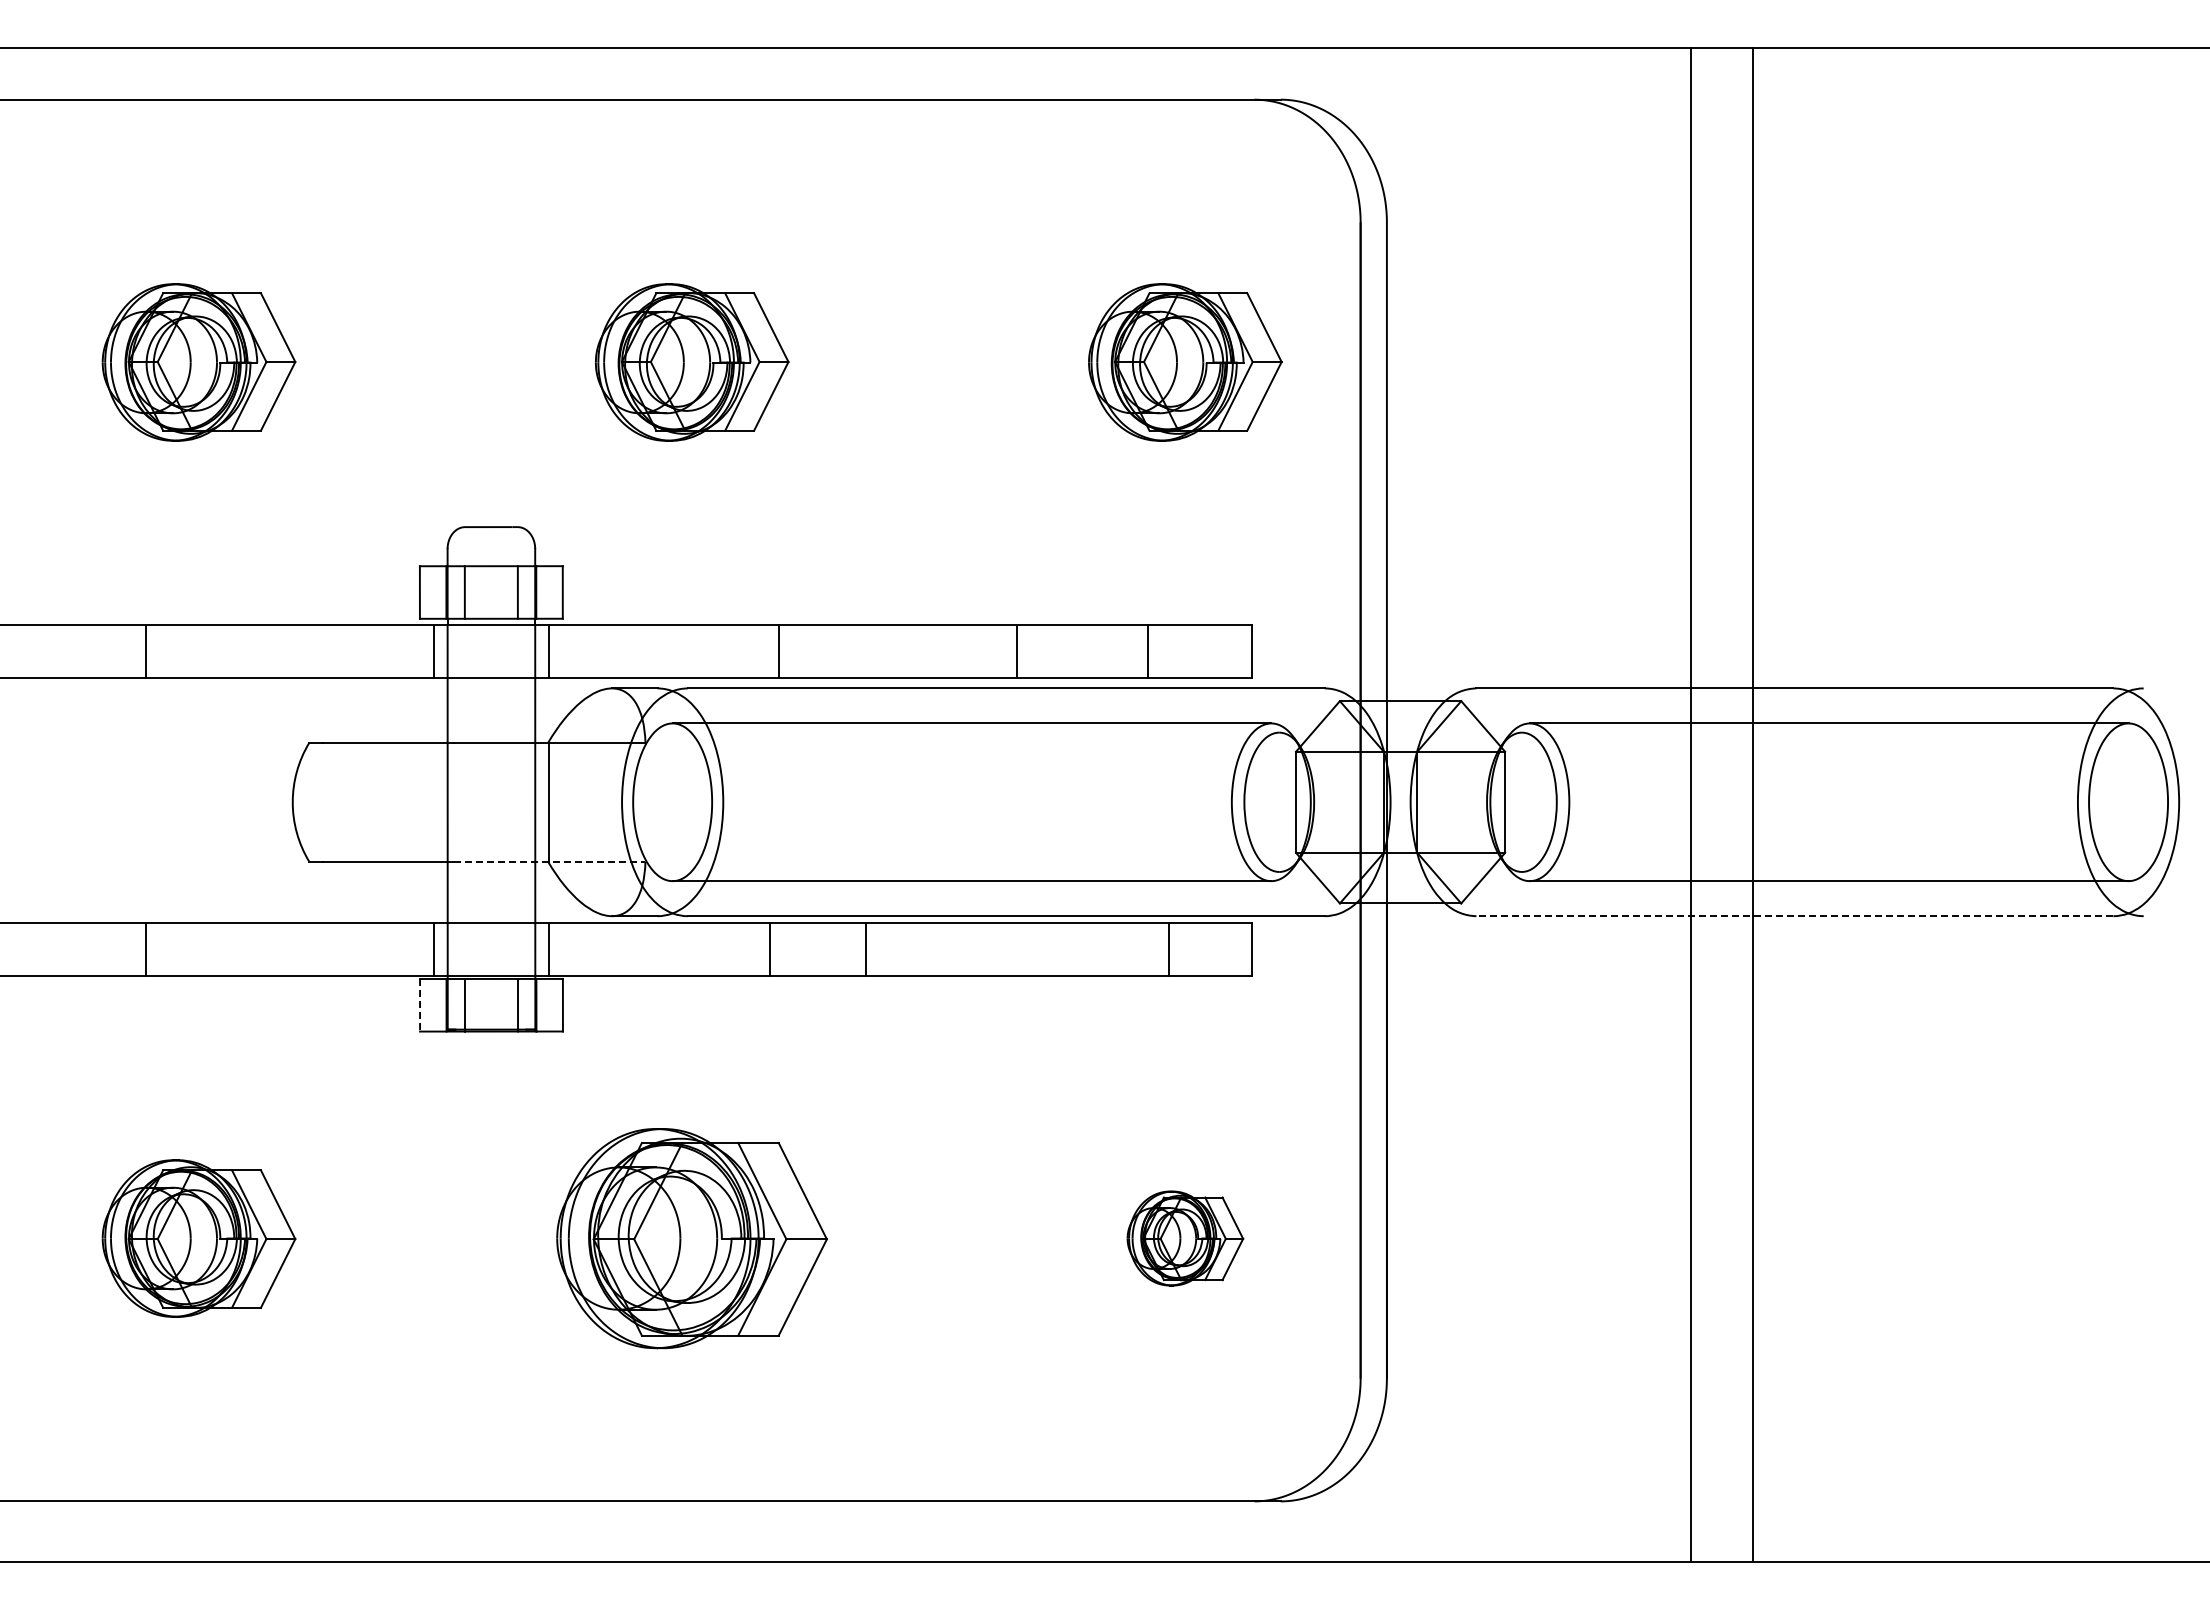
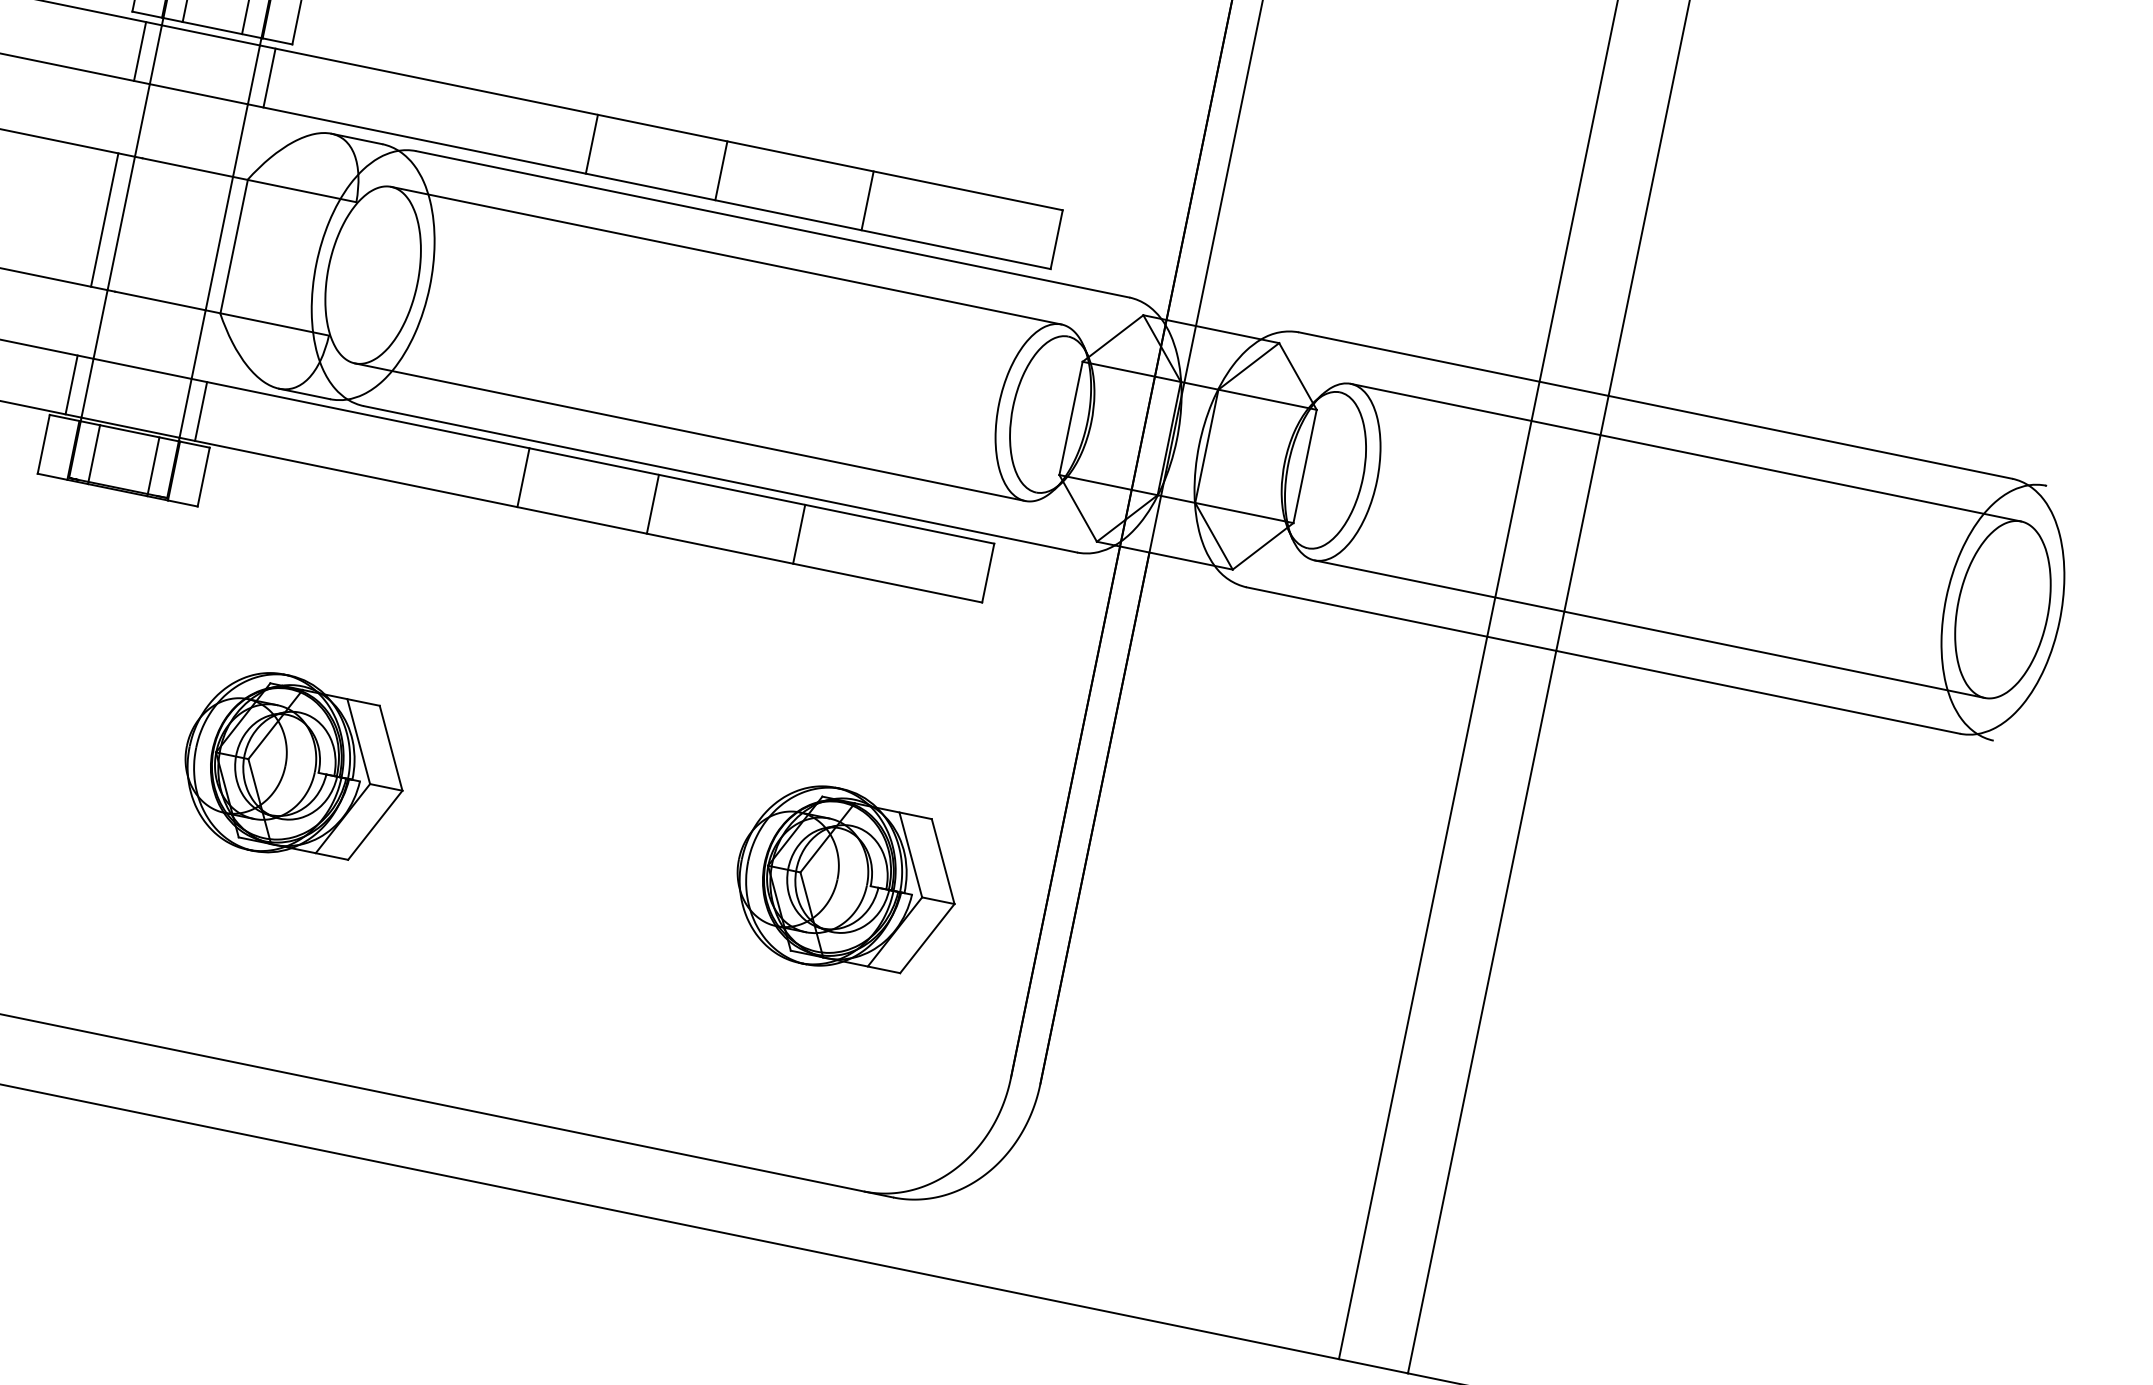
line: (779, 651) -> (592, 144), moved
line: (1016, 651) -> (721, 170), moved
line: (1148, 651) -> (867, 200), moved
line: (432, 801) -> (104, 219), added
line: (549, 861) -> (221, 313), dashed -> solid
line: (1794, 916) -> (1602, 660), dashed -> solid
line: (770, 949) -> (523, 477), moved
line: (865, 949) -> (652, 504), moved
line: (1169, 949) -> (799, 534), moved
line: (420, 1005) -> (44, 444), dashed -> solid
part: (692, 1238) -> (295, 768), size x0.71
part: (1185, 1238) -> (847, 881), size x1.67

